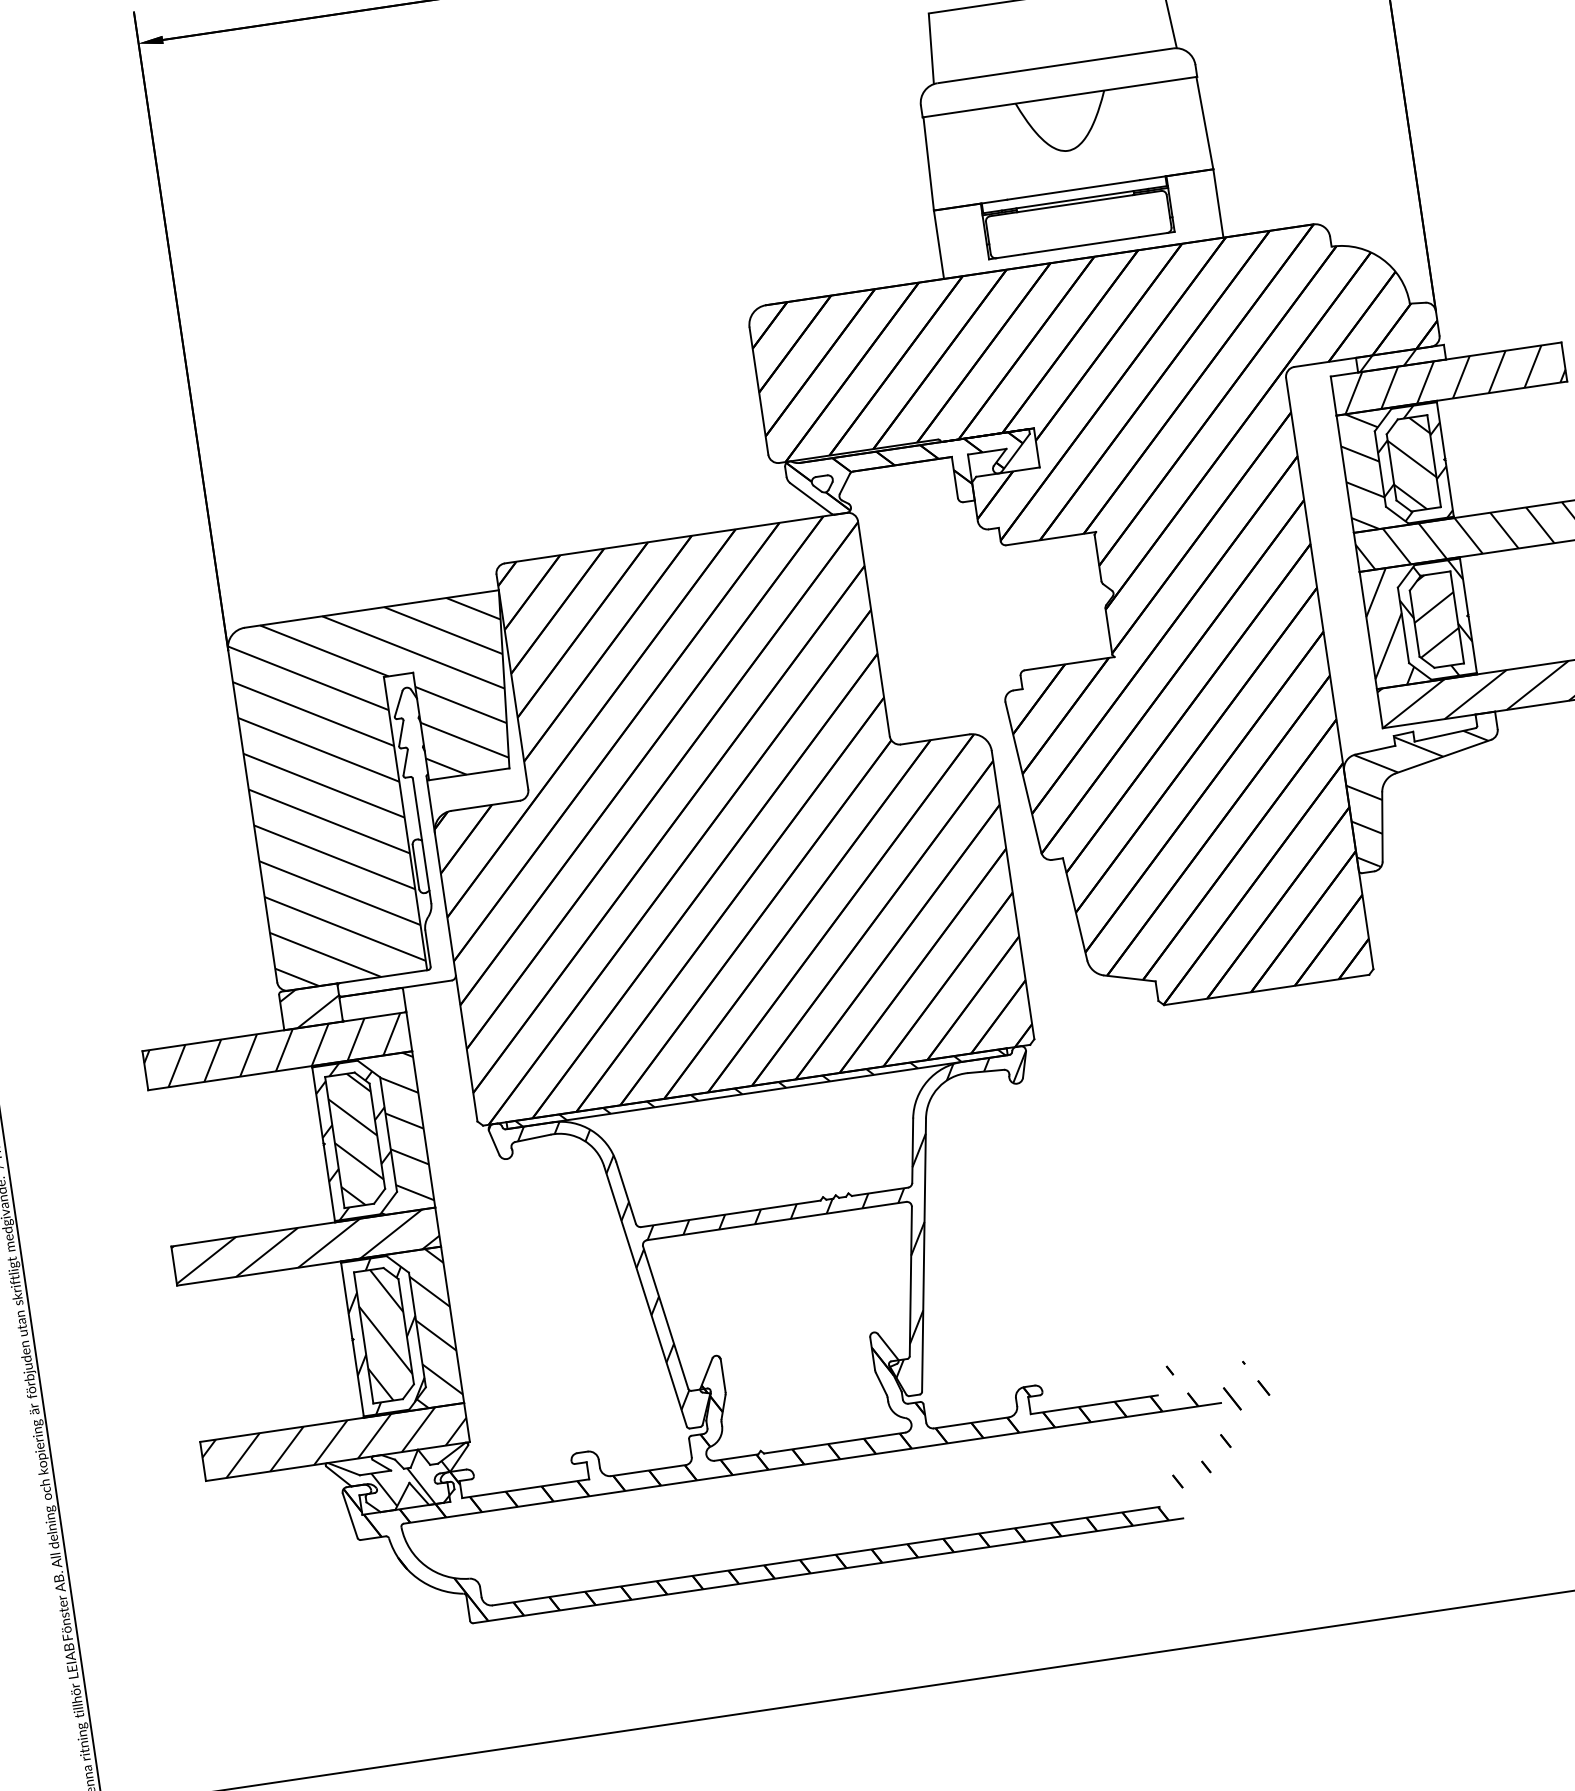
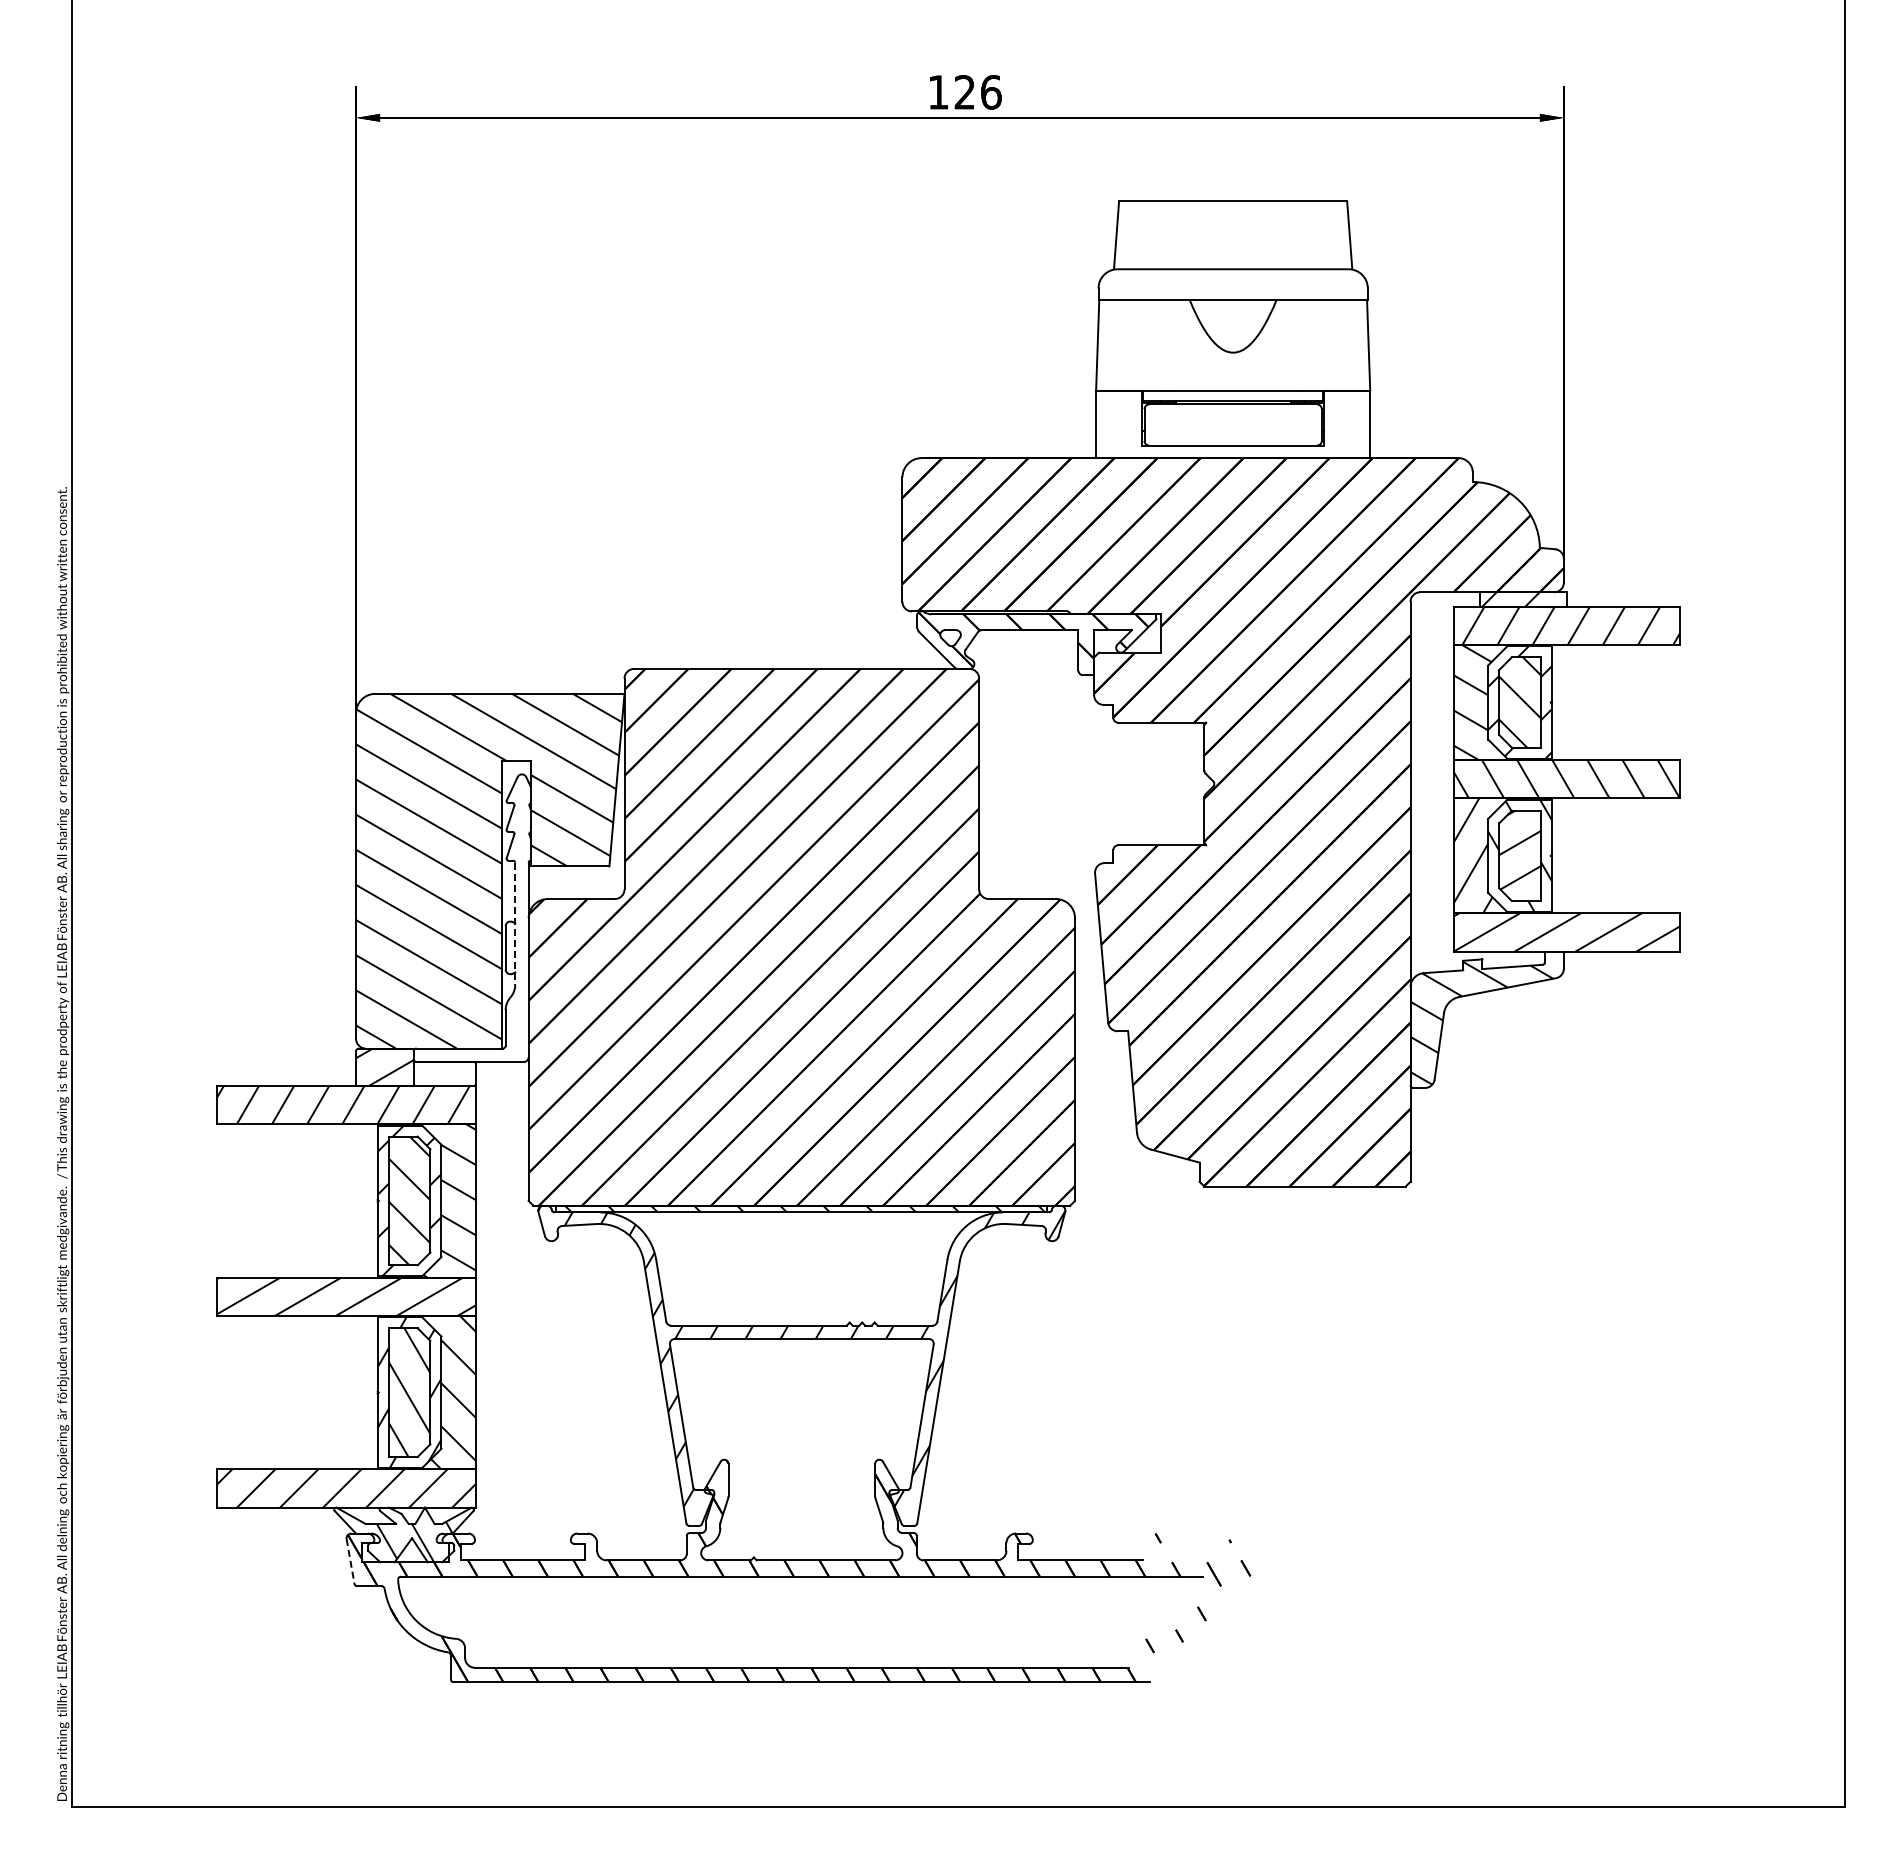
line: (422, 841) -> (515, 924), solid -> dashed
line: (350, 1515) -> (350, 1561), solid -> dashed

